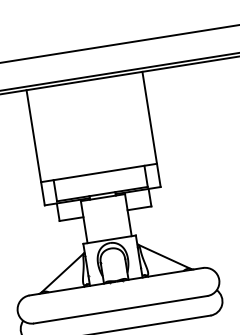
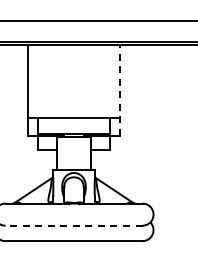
line: (151, 129) -> (119, 90), solid -> dashed
line: (120, 309) -> (73, 225), solid -> dashed

